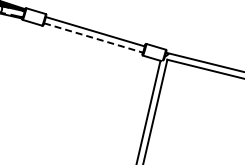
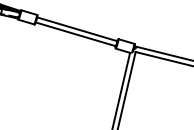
line: (93, 37) -> (75, 33), dashed -> solid

